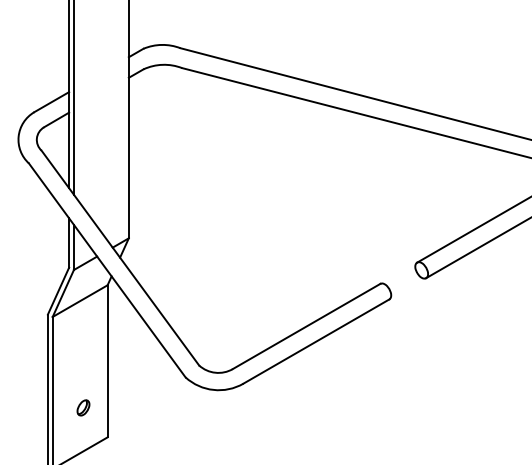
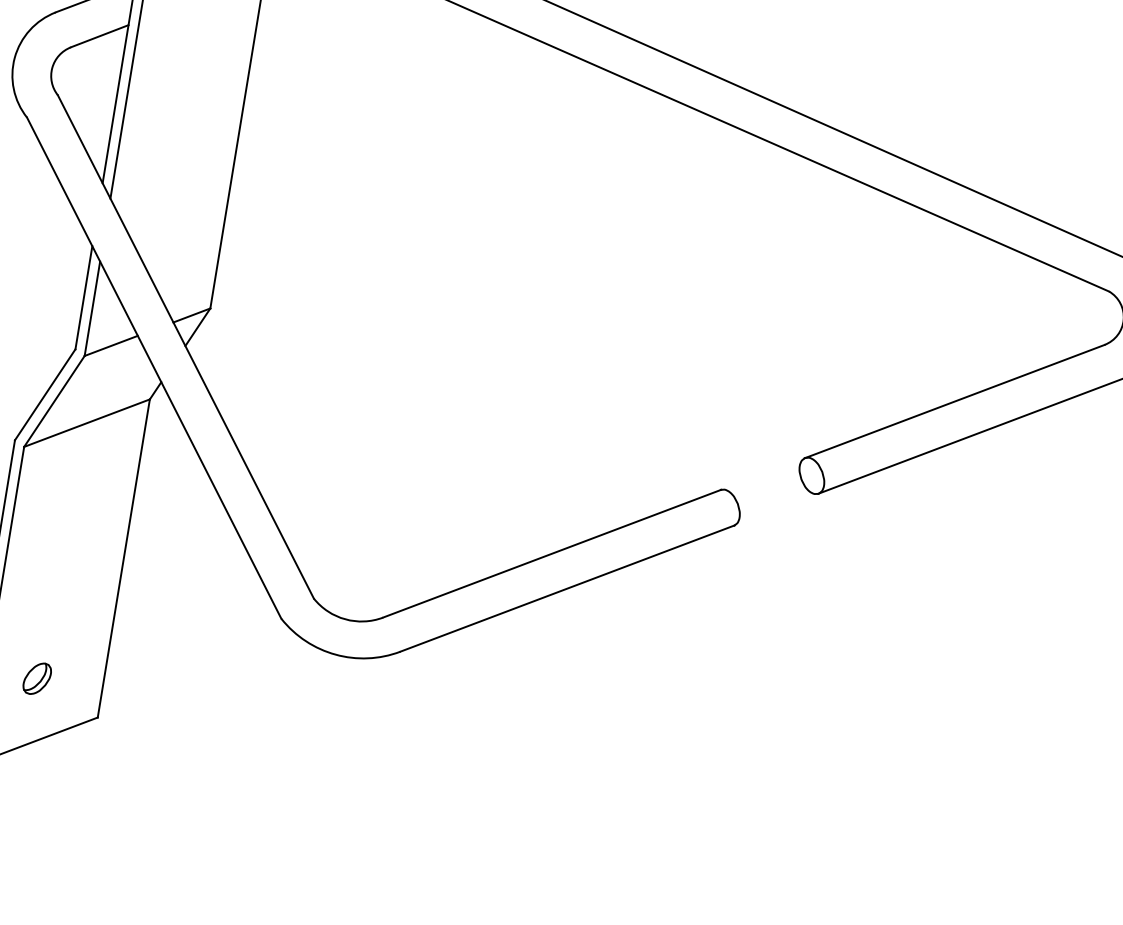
part: (83, 407) -> (37, 677), moved

